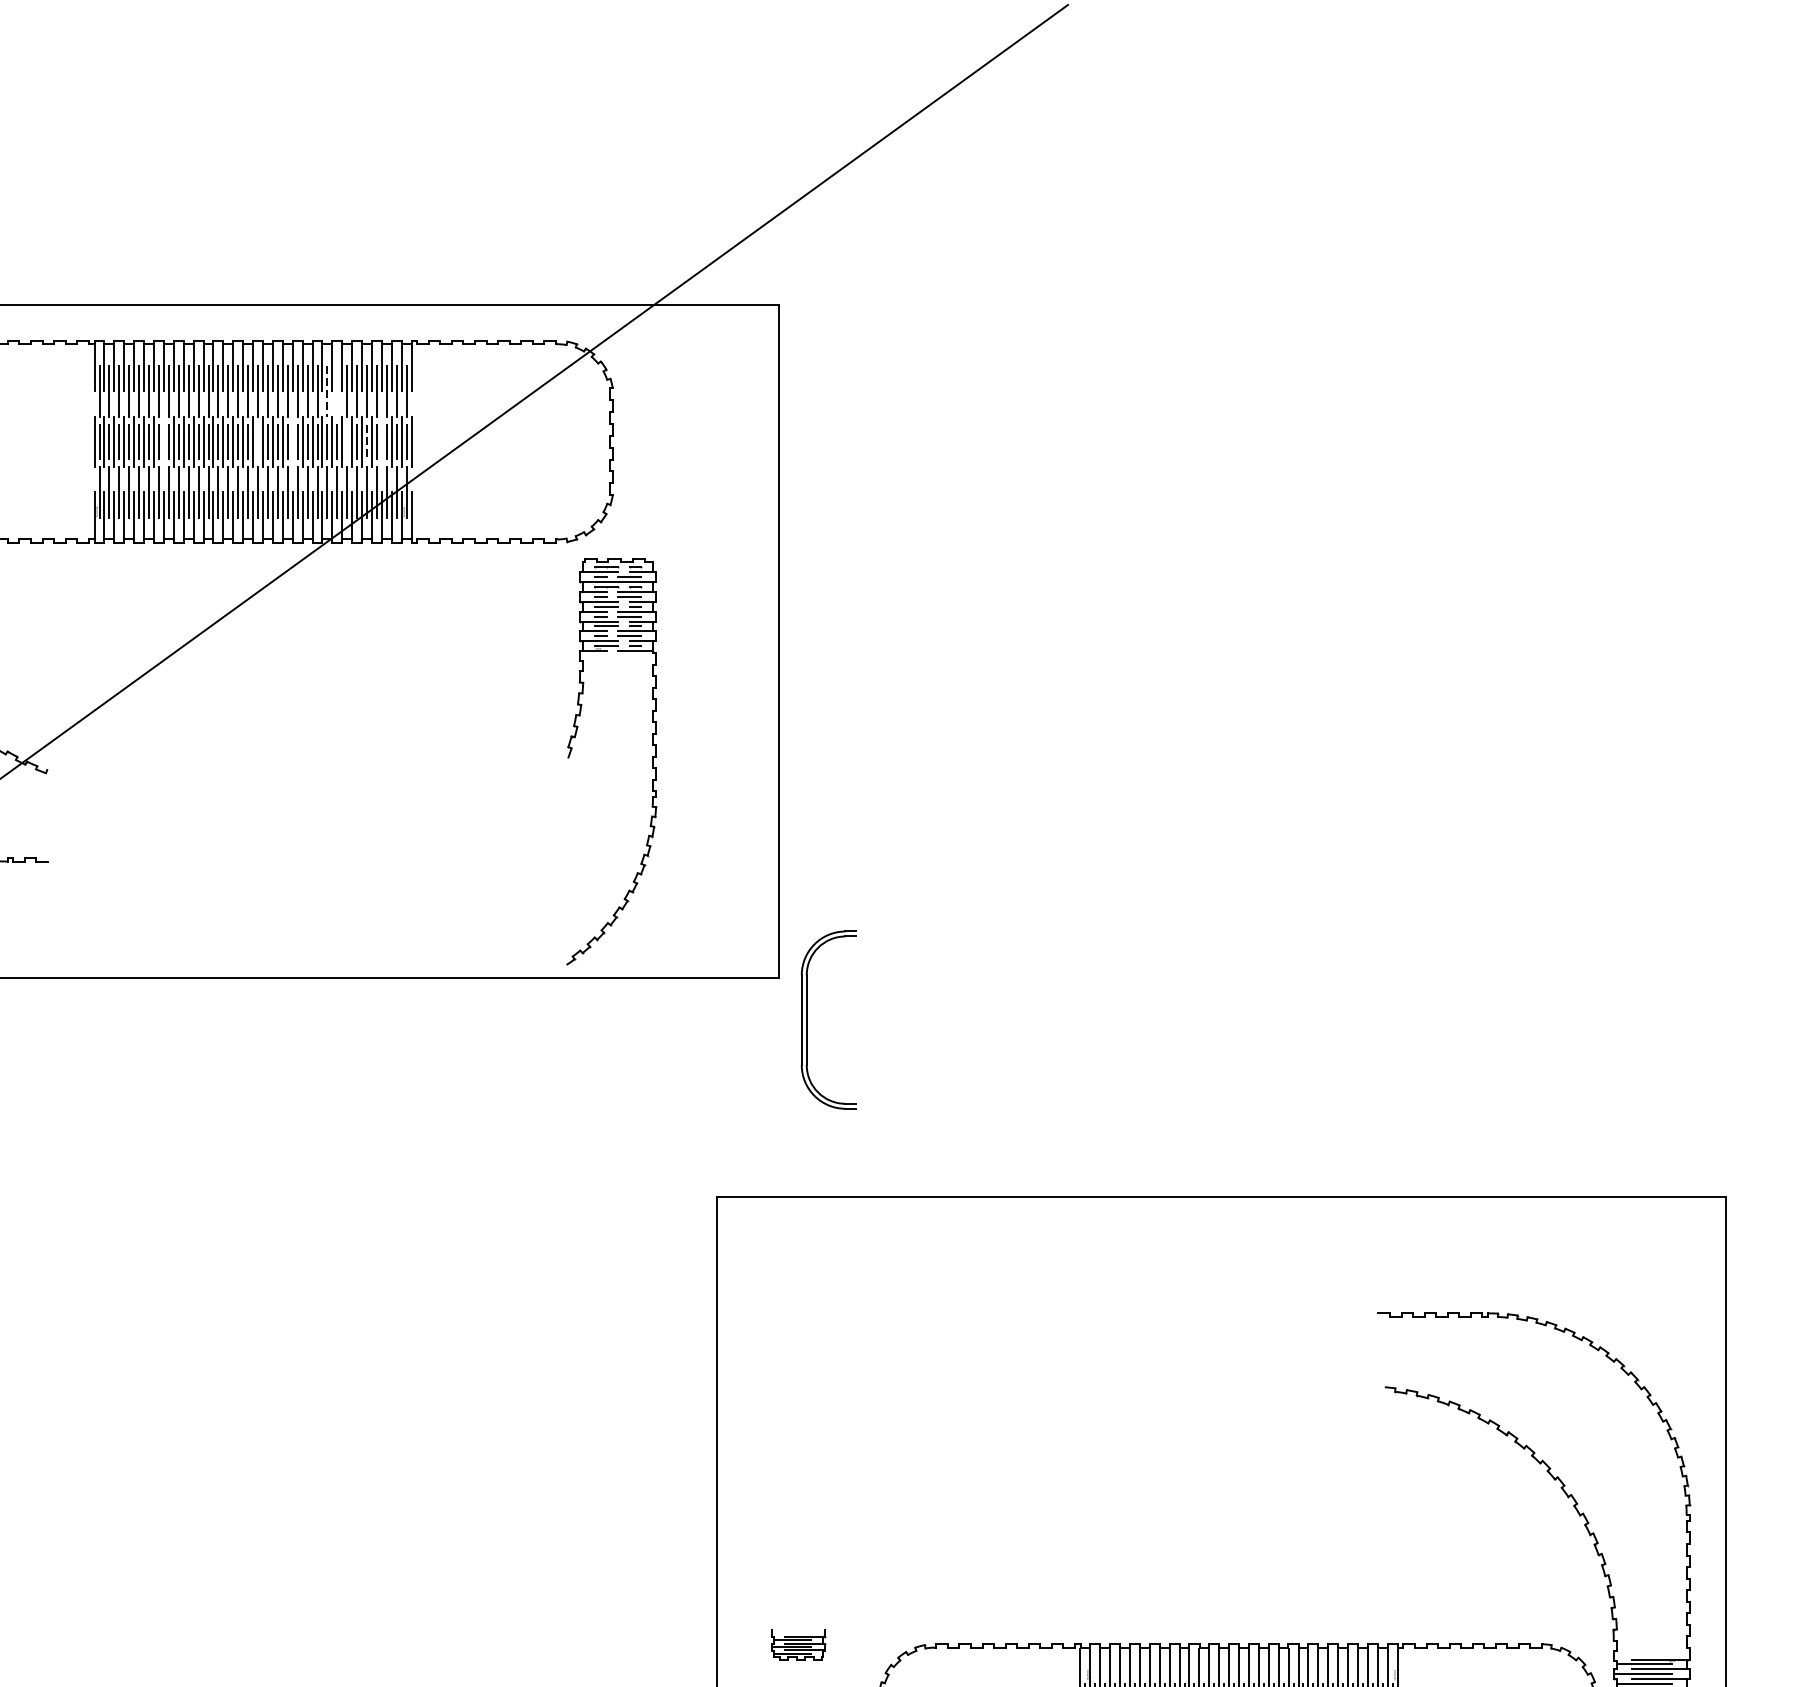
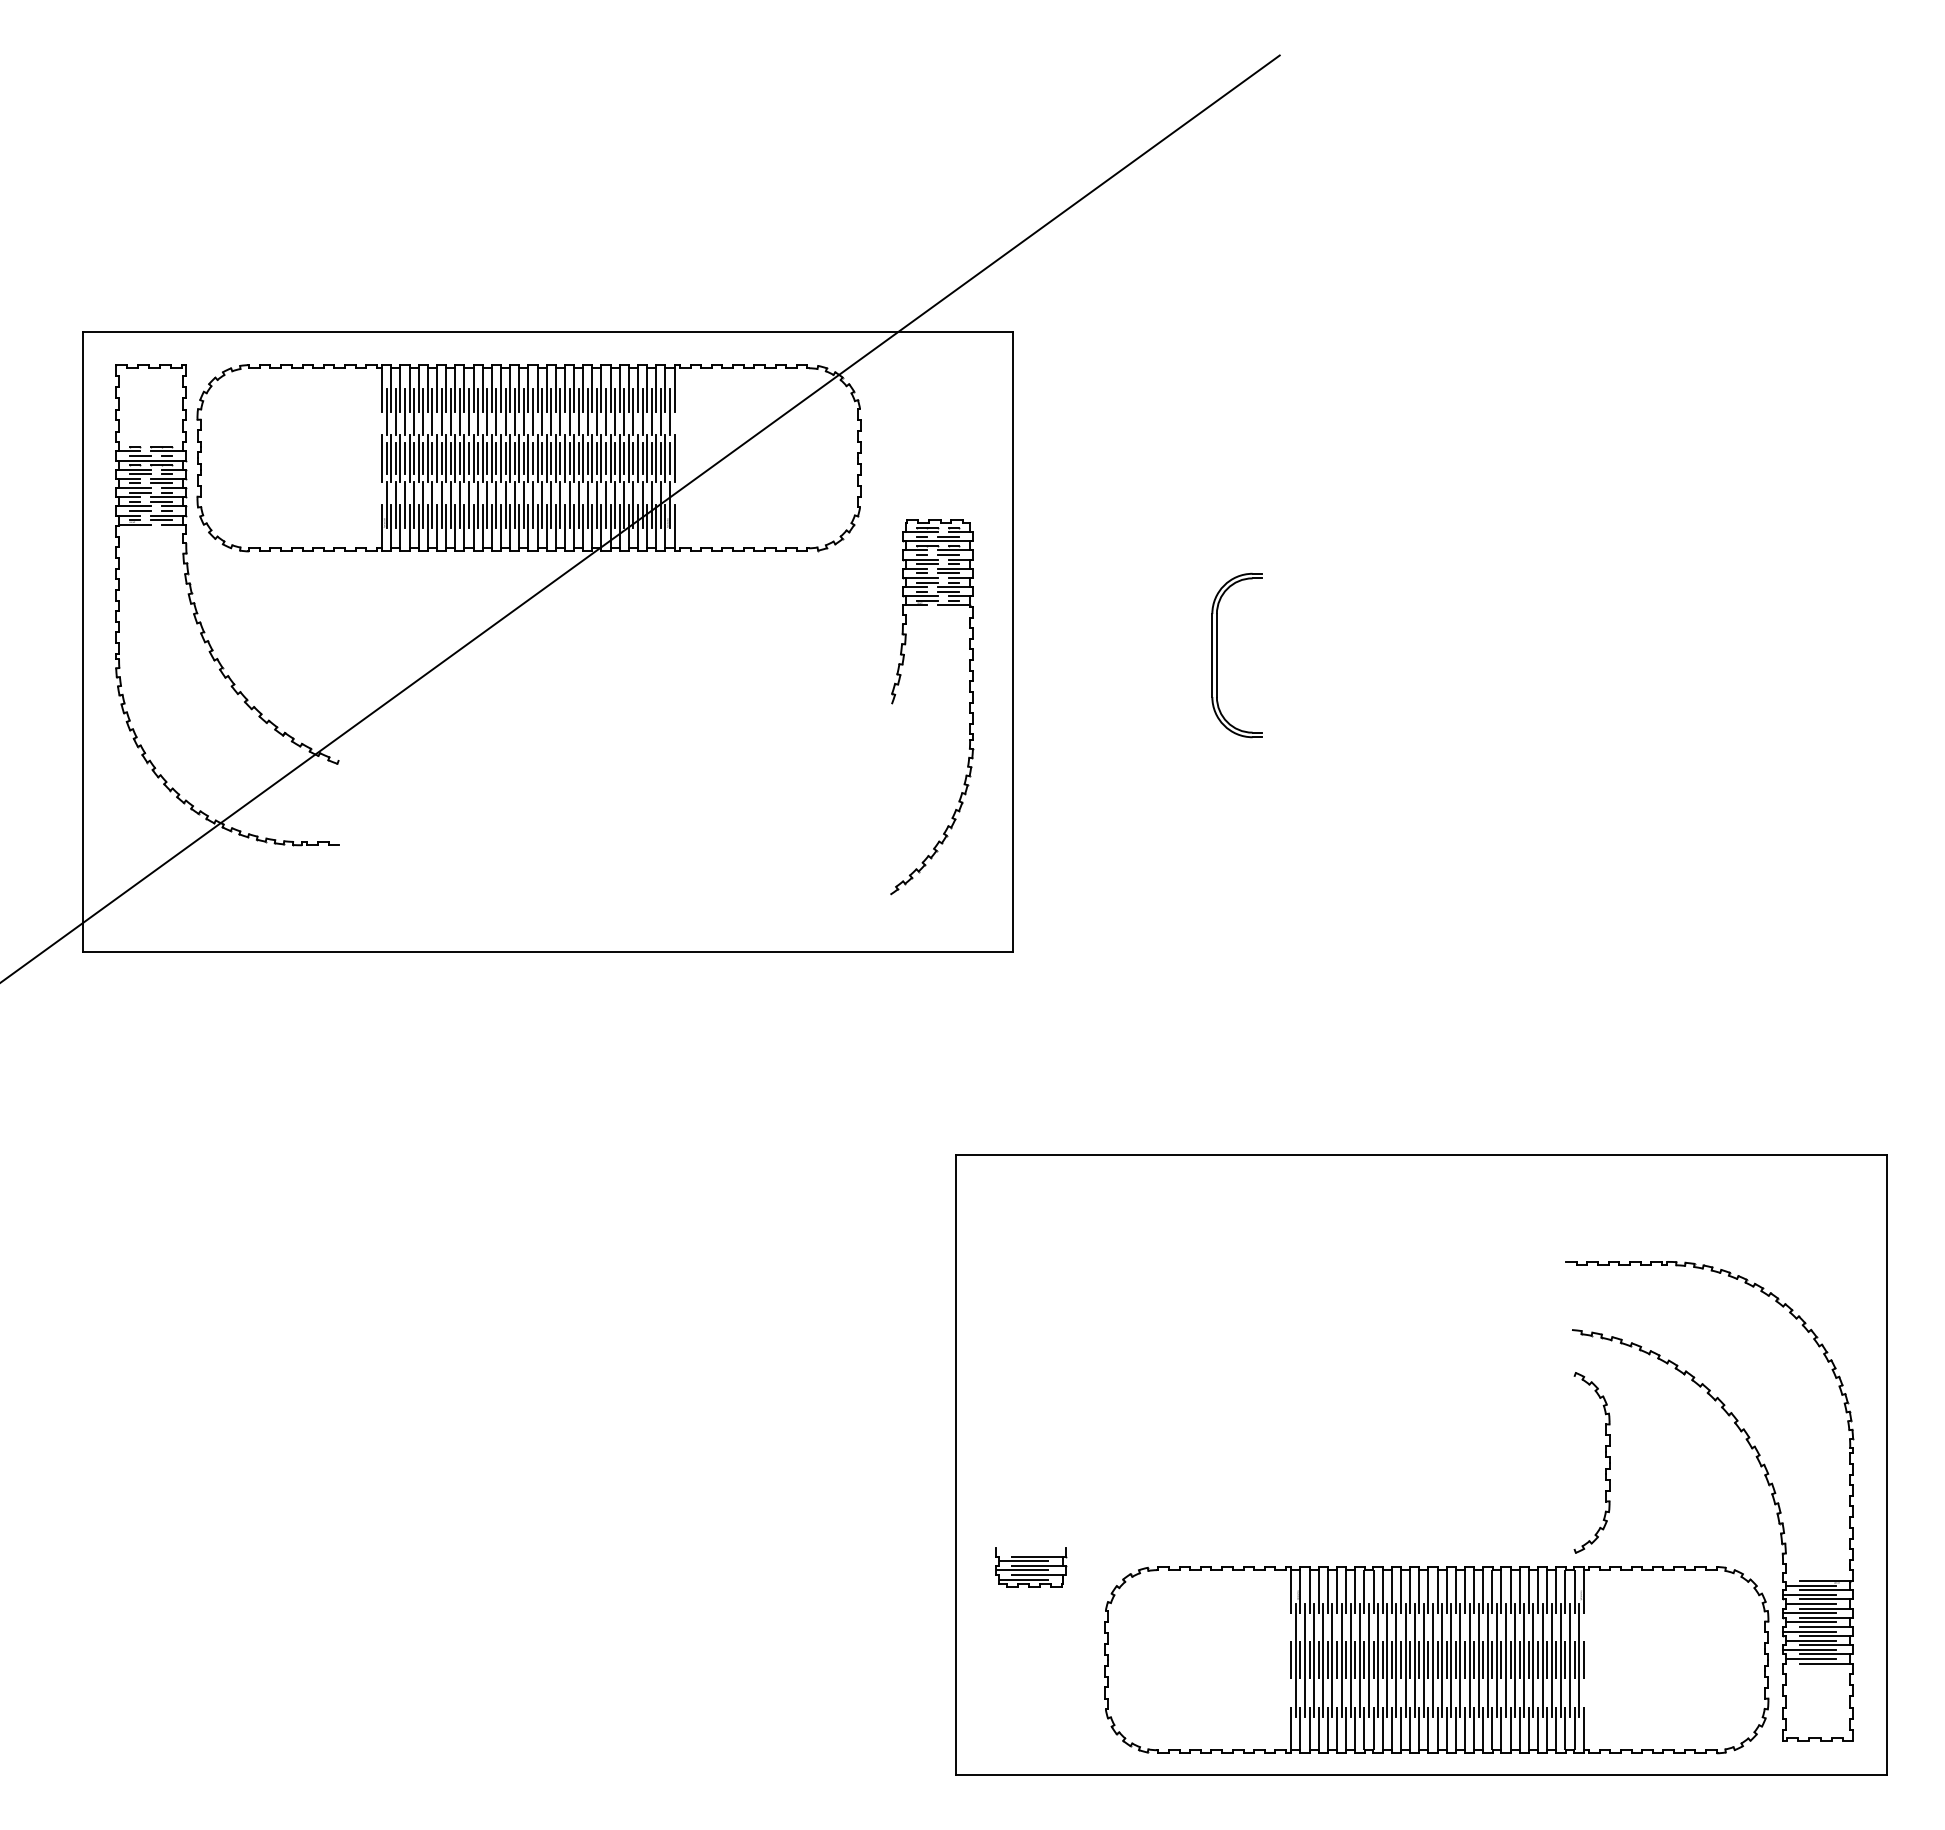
line: (337, 391) -> (606, 411), added
line: (326, 392) -> (596, 412), dashed -> solid
line: (257, 440) -> (532, 457), added
line: (347, 440) -> (615, 457), added
line: (164, 442) -> (446, 458), added
line: (292, 442) -> (564, 458), added
line: (367, 442) -> (633, 458), dashed -> solid
line: (382, 442) -> (647, 458), added
part: (652, 761) -> (969, 707), moved
part: (807, 1020) -> (1217, 655), moved
part: (1421, 1525) -> (1605, 1457), added
part: (798, 1644) -> (1031, 1567), size x1.43

